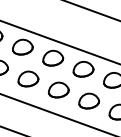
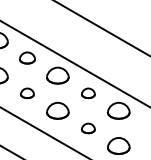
part: (22, 46) -> (27, 57), size x0.7
part: (83, 69) -> (88, 93), size x0.6
part: (28, 79) -> (27, 93), size x0.6
part: (89, 101) -> (88, 128), size x0.6

